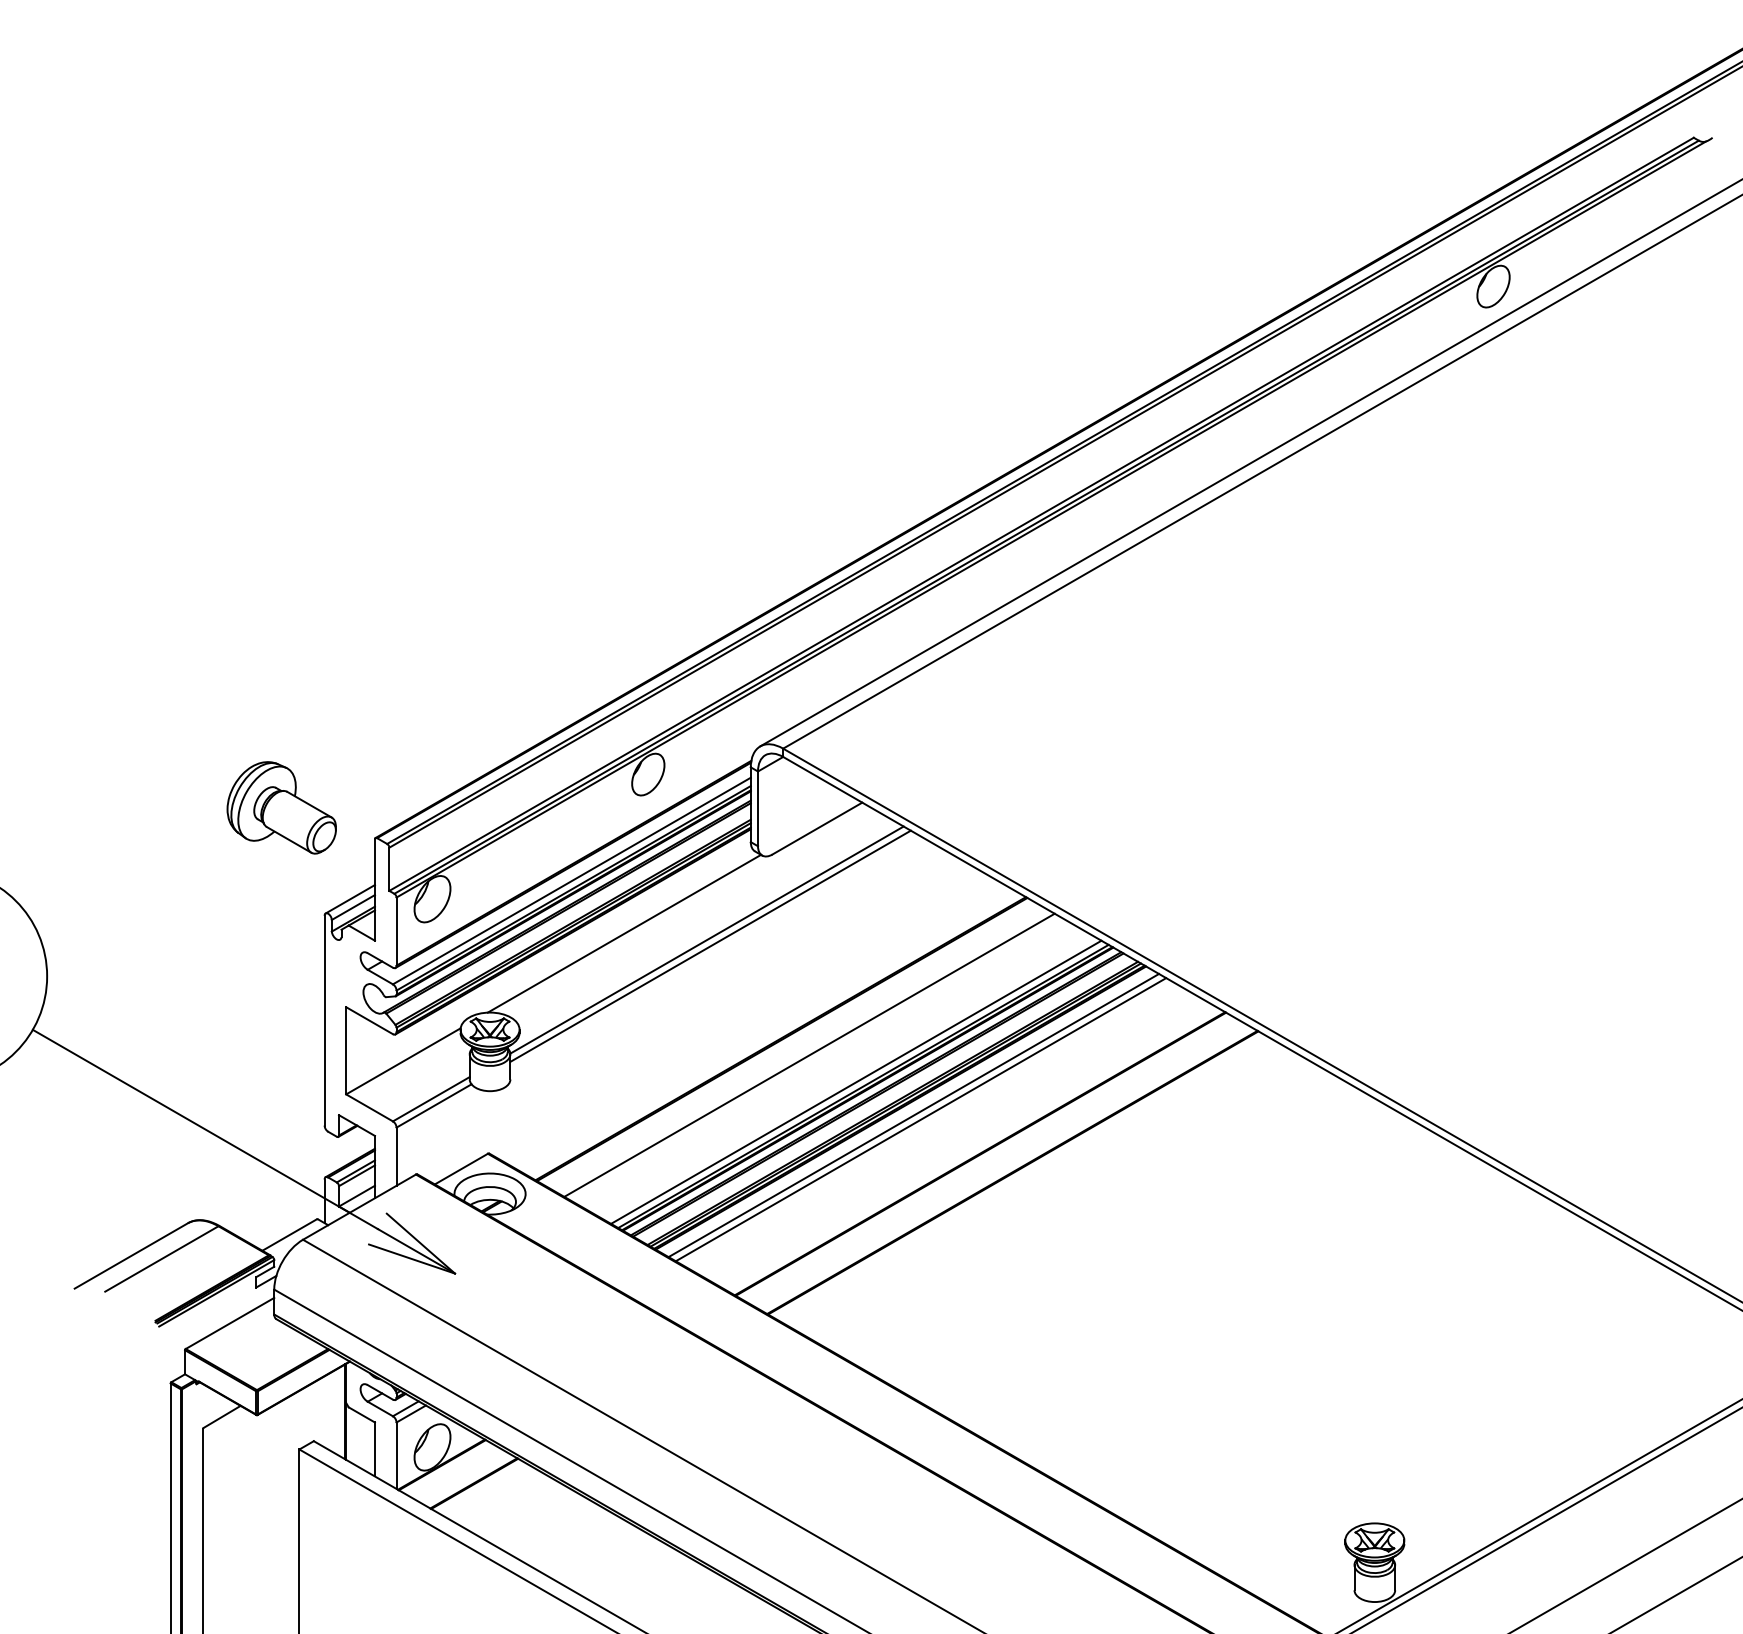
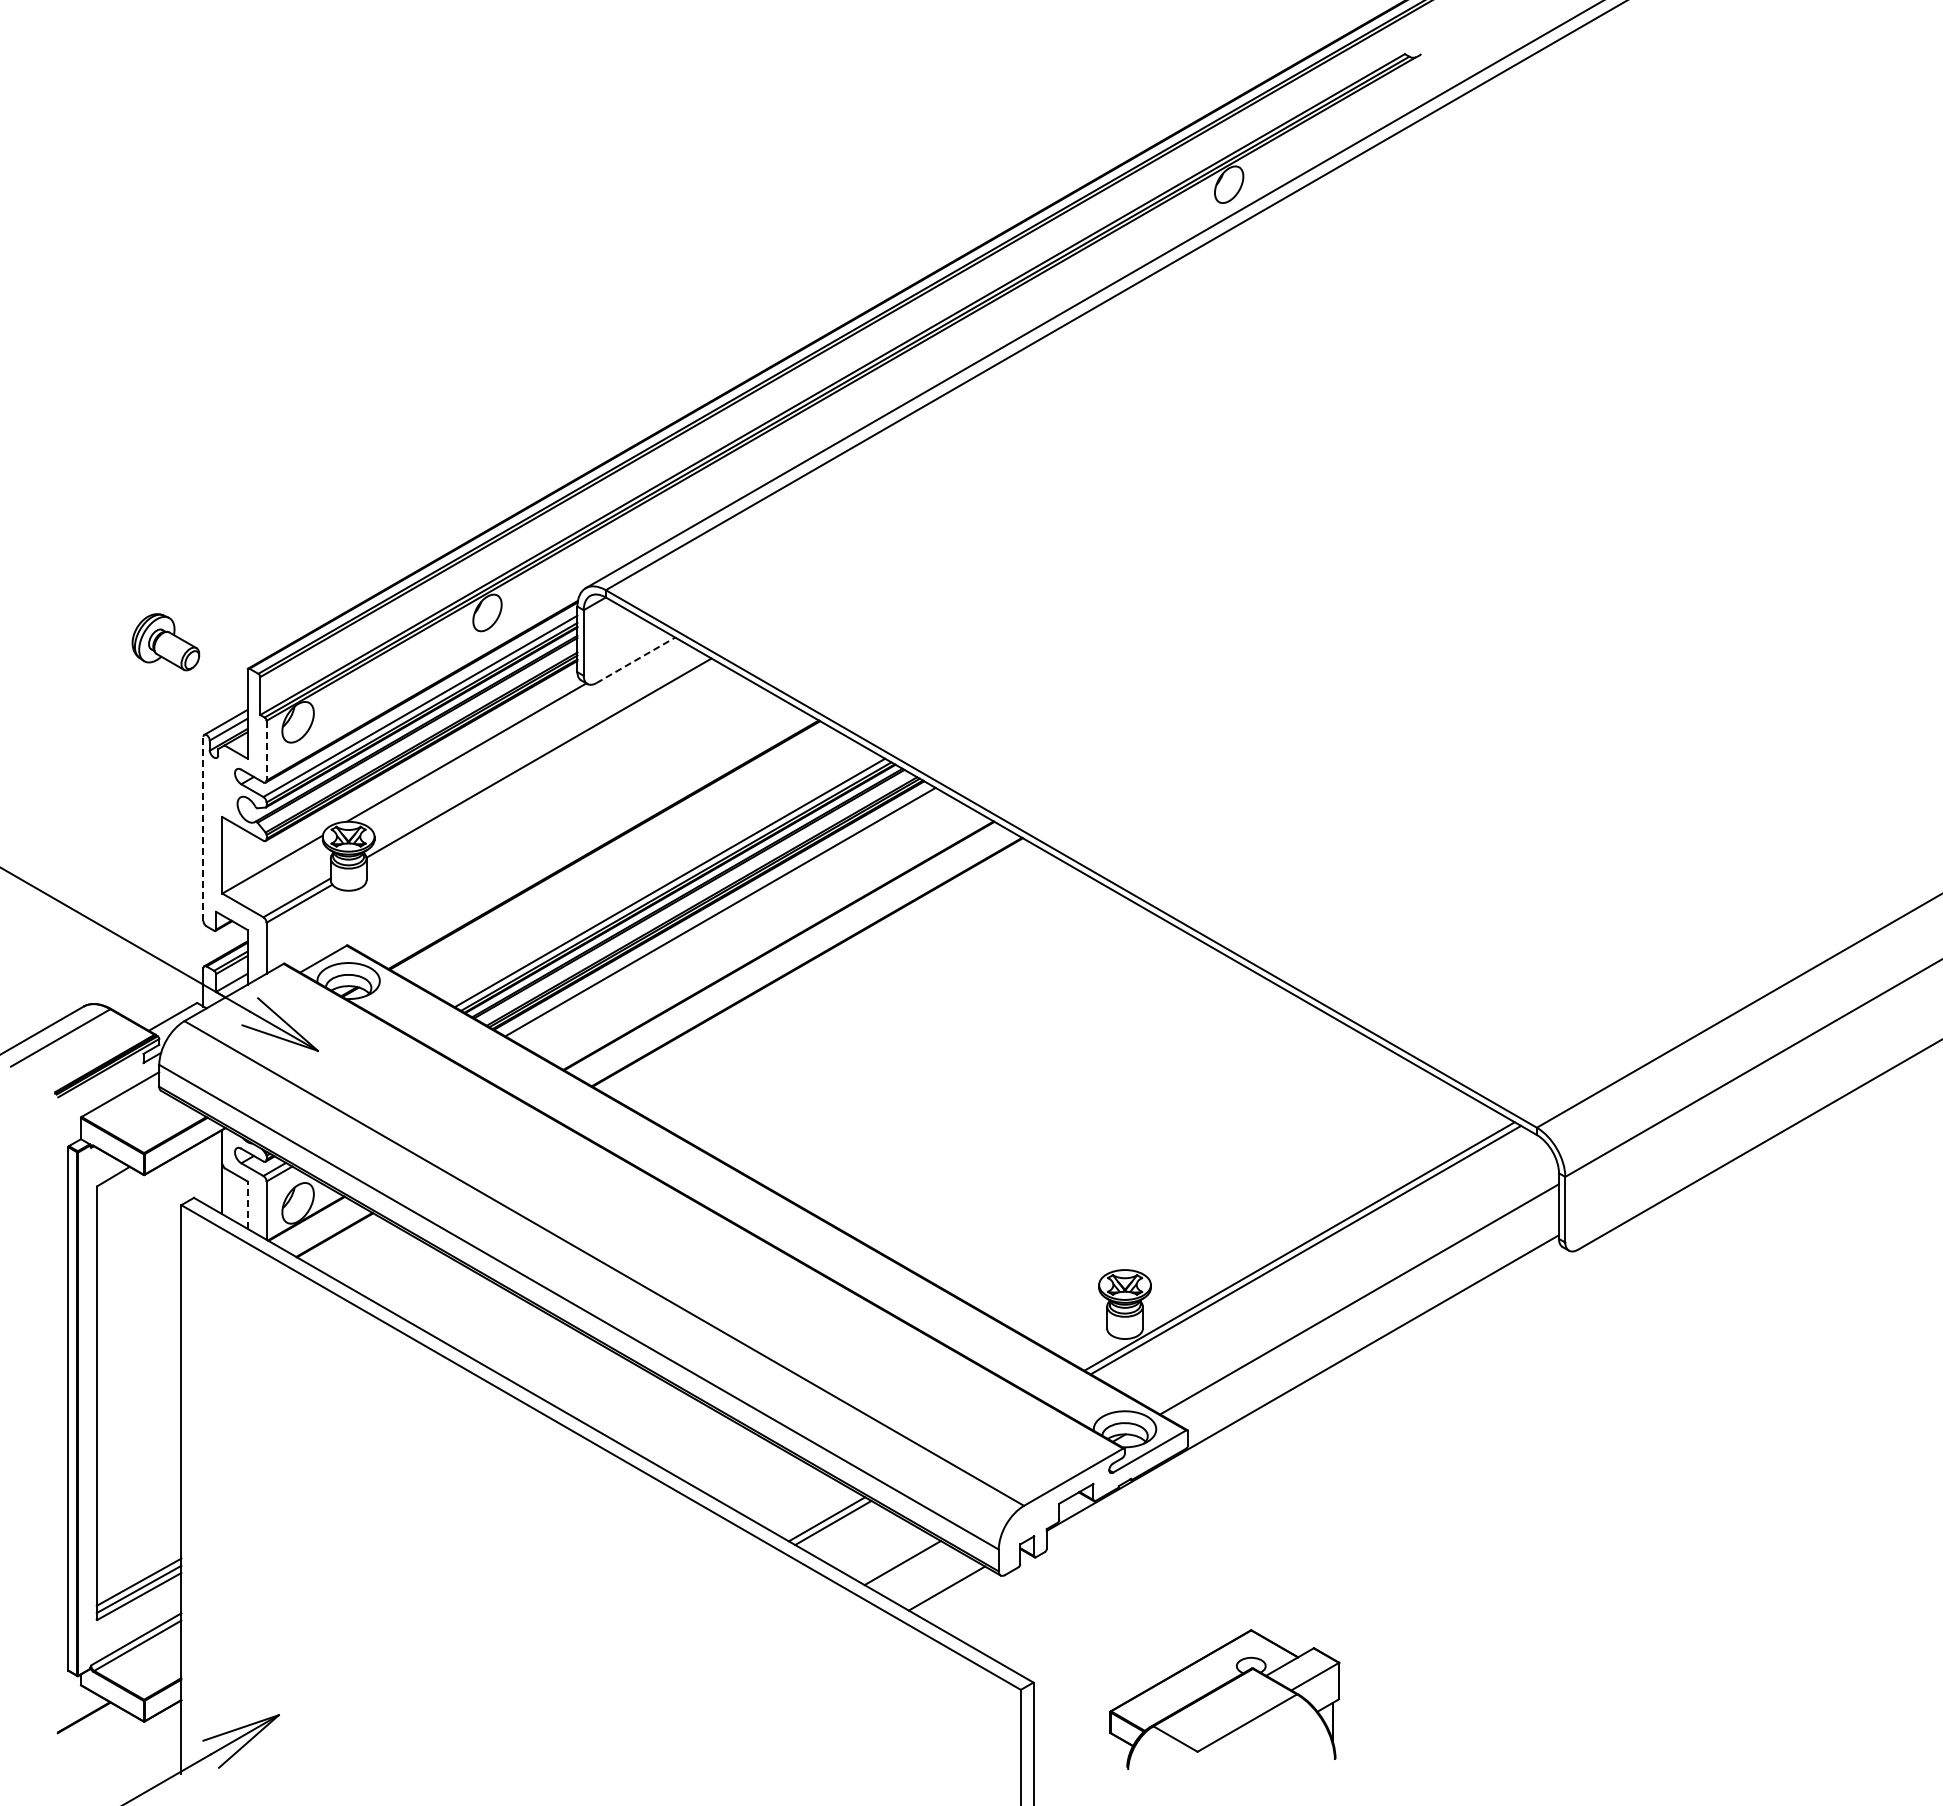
part: (281, 808) -> (165, 642), size x0.7
line: (816, 828) -> (635, 660), solid -> dashed
line: (396, 931) -> (266, 750), solid -> dashed
line: (709, 946) -> (541, 763), removed
line: (324, 1020) -> (203, 828), solid -> dashed
line: (808, 1055) -> (628, 859), removed
line: (920, 1119) -> (726, 915), removed
line: (374, 1449) -> (247, 1205), solid -> dashed

